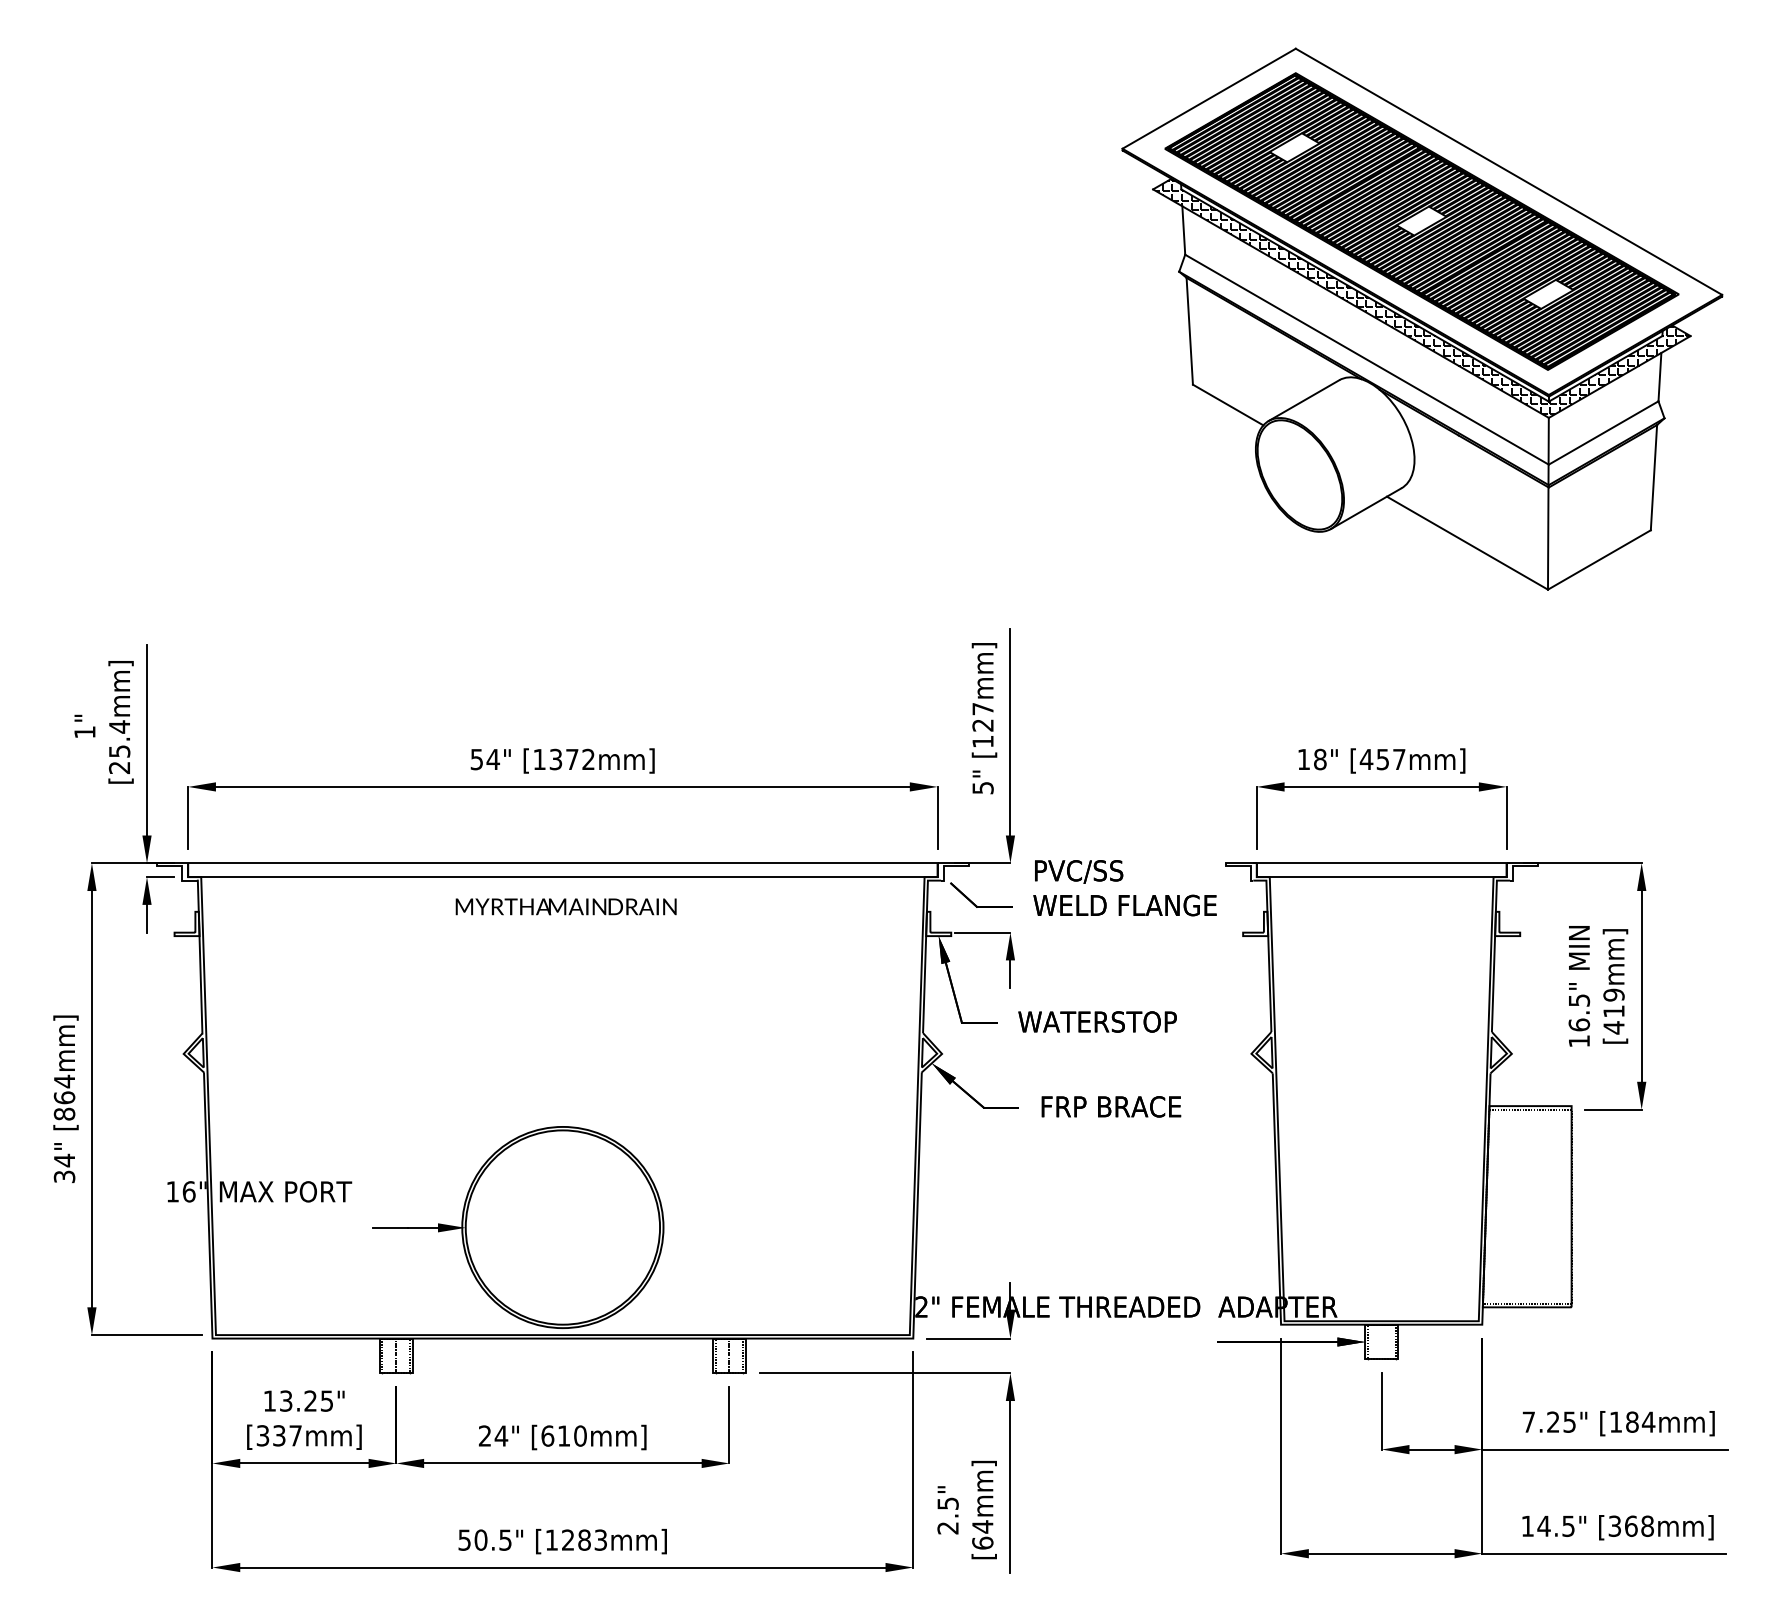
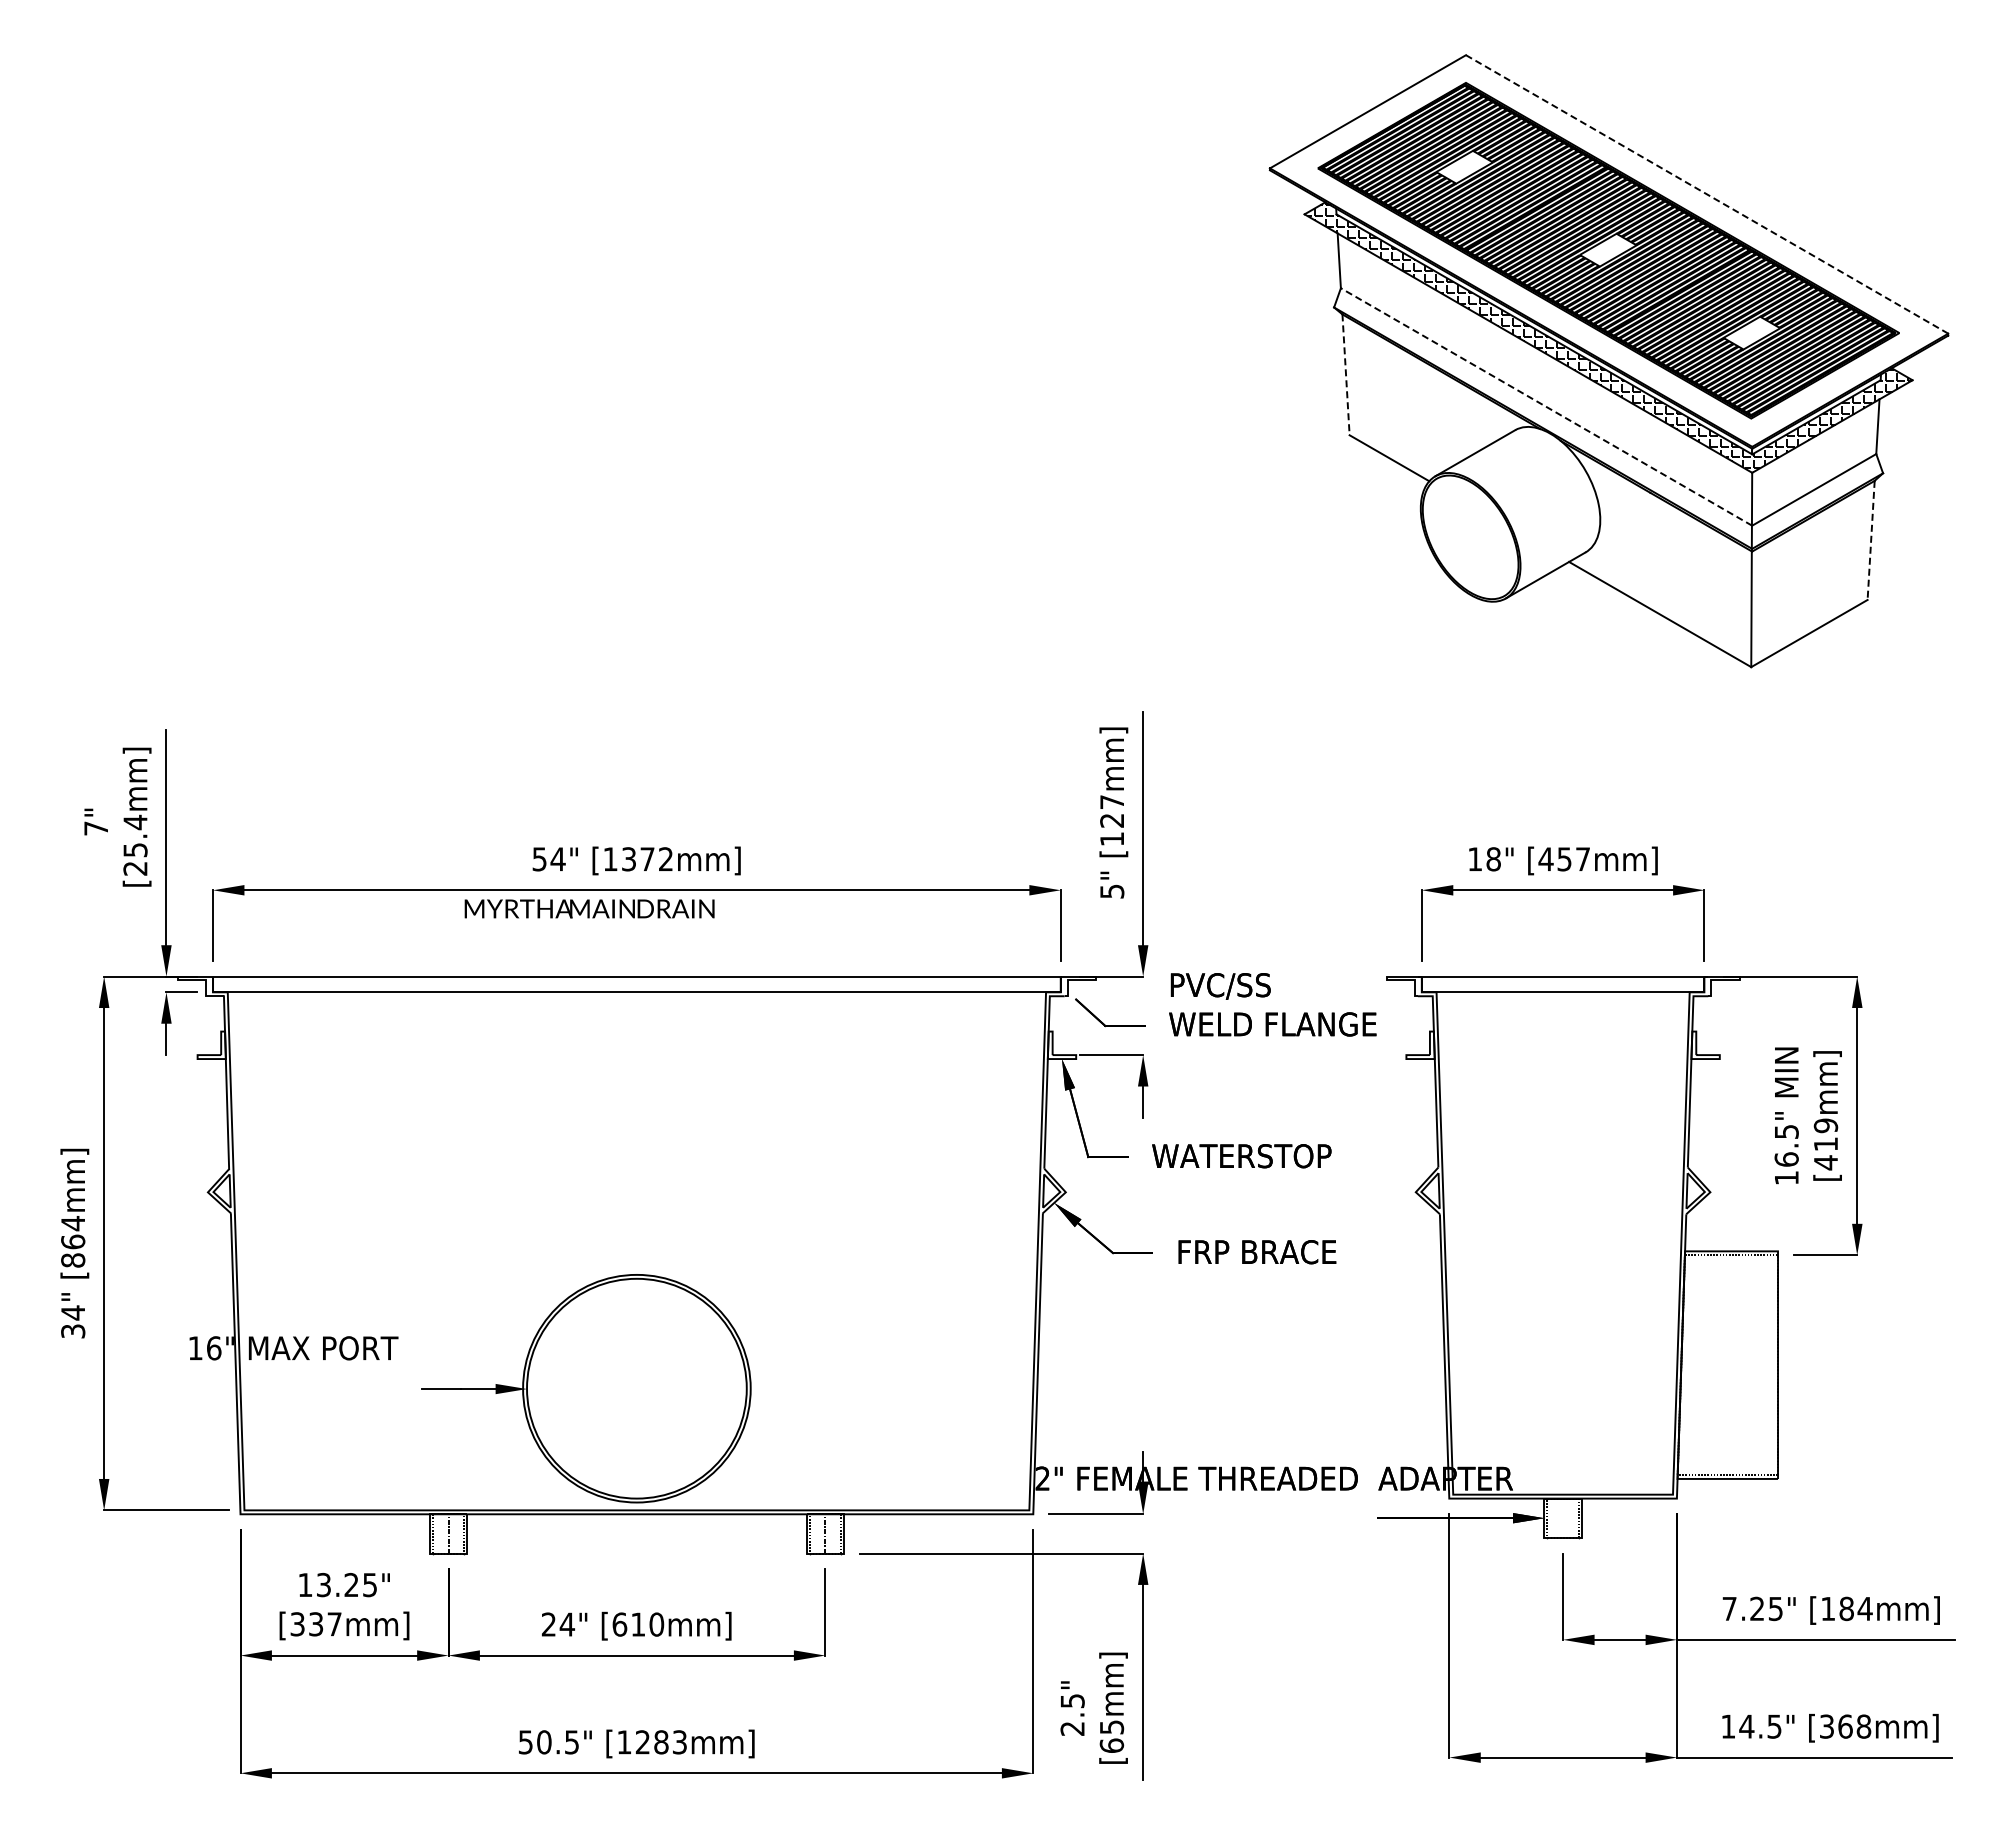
line: (1508, 171) -> (1706, 194), solid -> dashed
line: (1190, 330) -> (1346, 374), solid -> dashed
line: (1366, 359) -> (1546, 406), solid -> dashed
line: (1654, 477) -> (1871, 540), solid -> dashed
text: (84, 732) -> (95, 828), 1" -> 7"
text: (566, 906) -> (589, 908), moved
text: (983, 1527) -> (1112, 1727), [64mm] -> [65mm]

